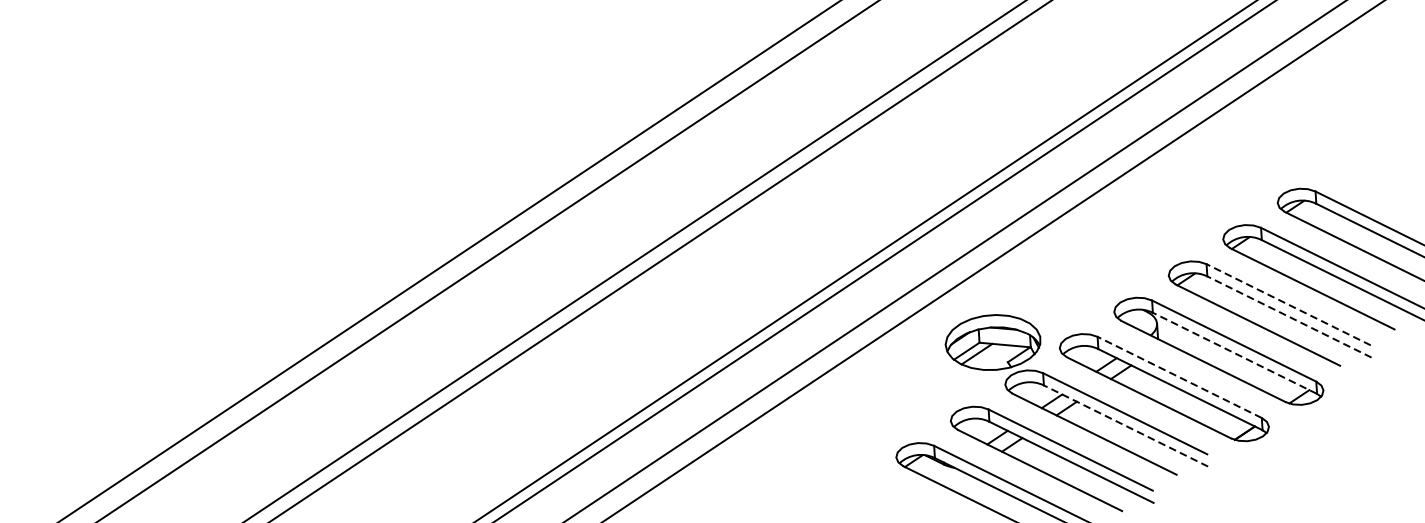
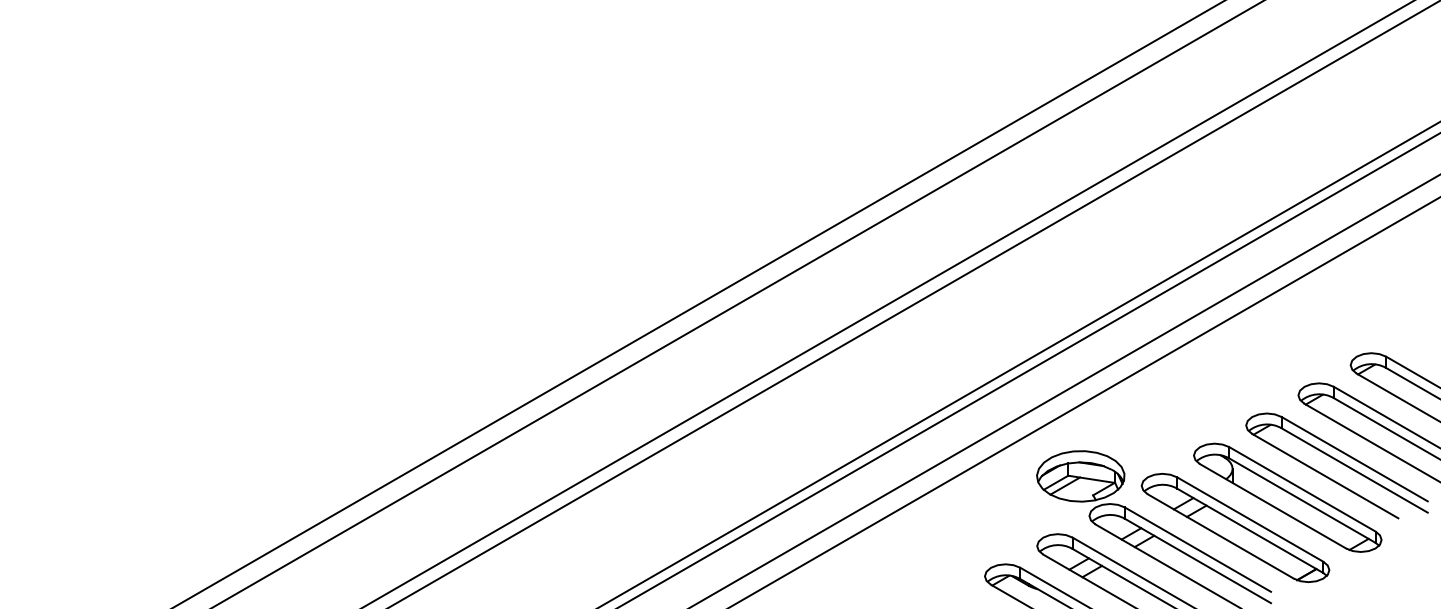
line: (1288, 304) -> (1354, 458), dashed -> solid
line: (1289, 317) -> (1354, 470), dashed -> solid
line: (1234, 353) -> (1302, 500), dashed -> solid
line: (1178, 377) -> (1249, 519), dashed -> solid
line: (1125, 425) -> (1197, 560), dashed -> solid

